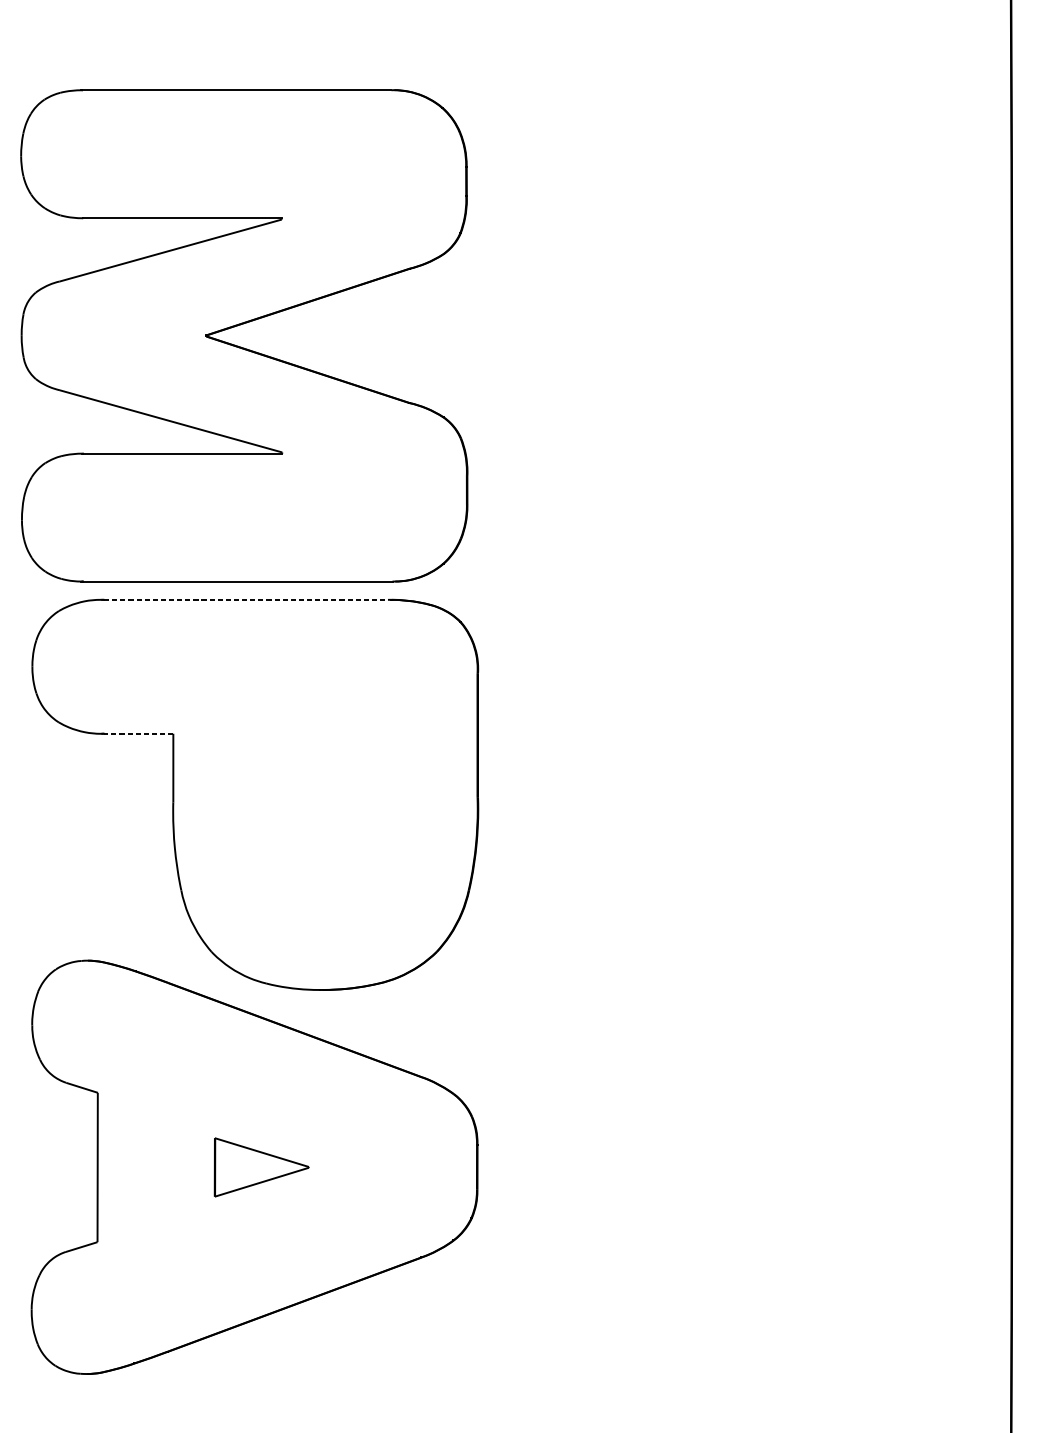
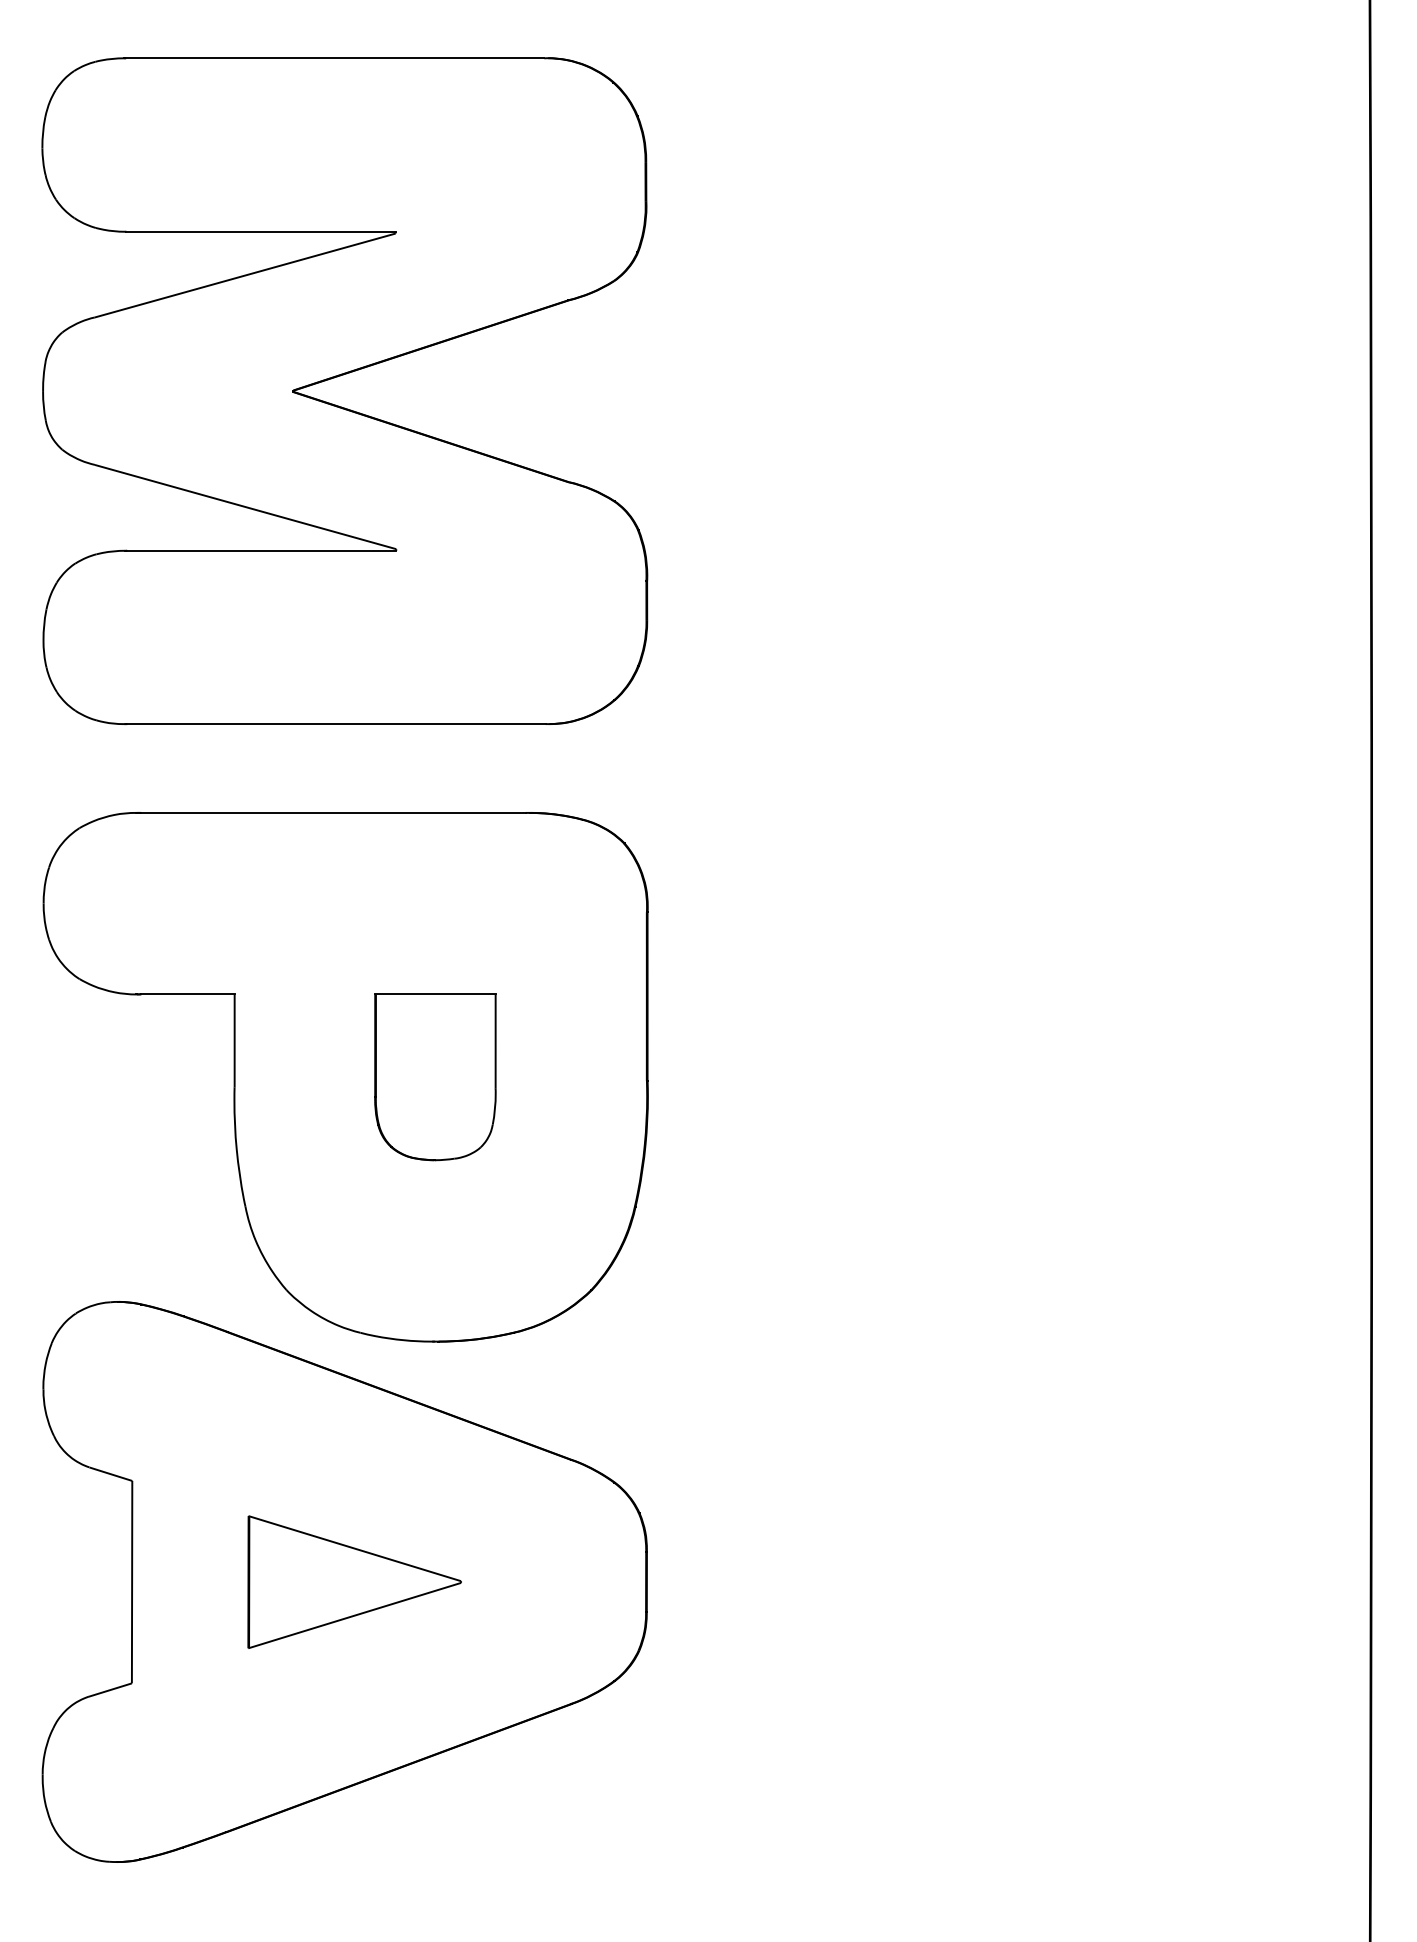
part: (241, 325) -> (340, 376), moved
line: (246, 599) -> (333, 812), dashed -> solid
line: (138, 733) -> (187, 994), dashed -> solid
part: (321, 795) -> (435, 1077), added
part: (261, 1166) -> (354, 1581), size x1.67

